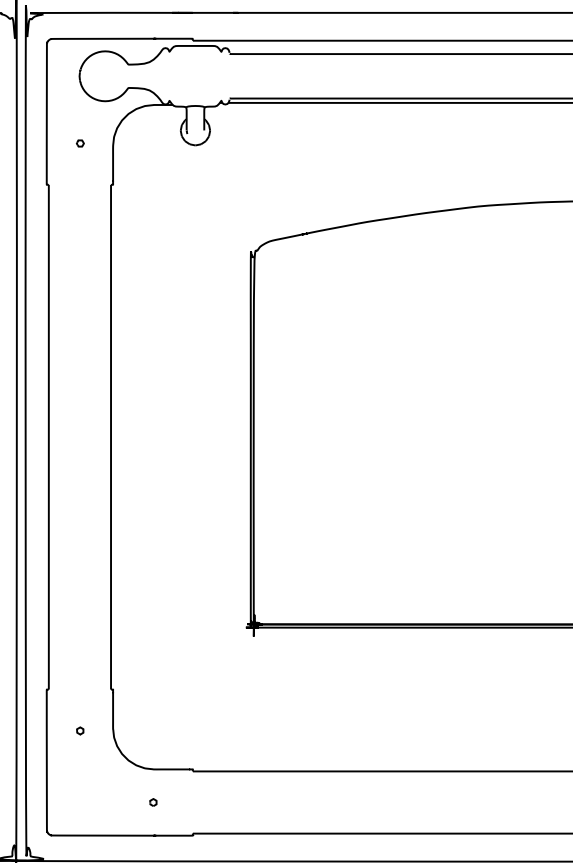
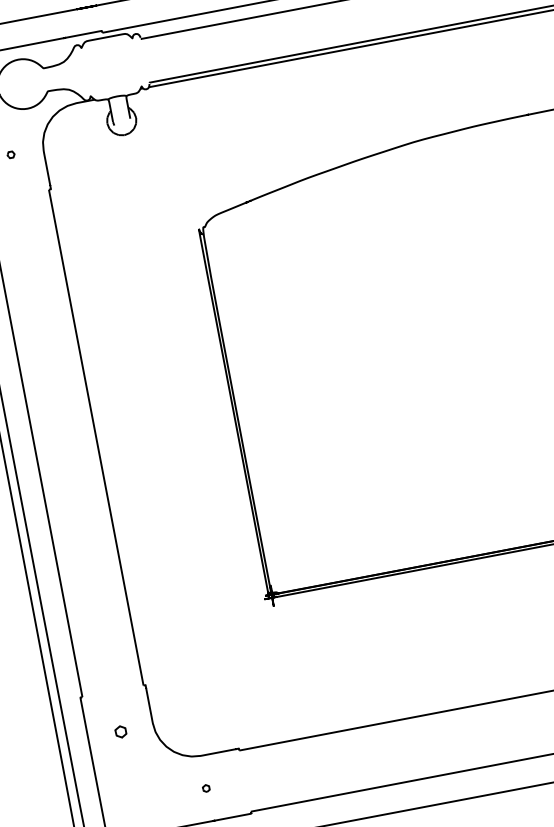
part: (80, 730) -> (121, 731), size x1.6

